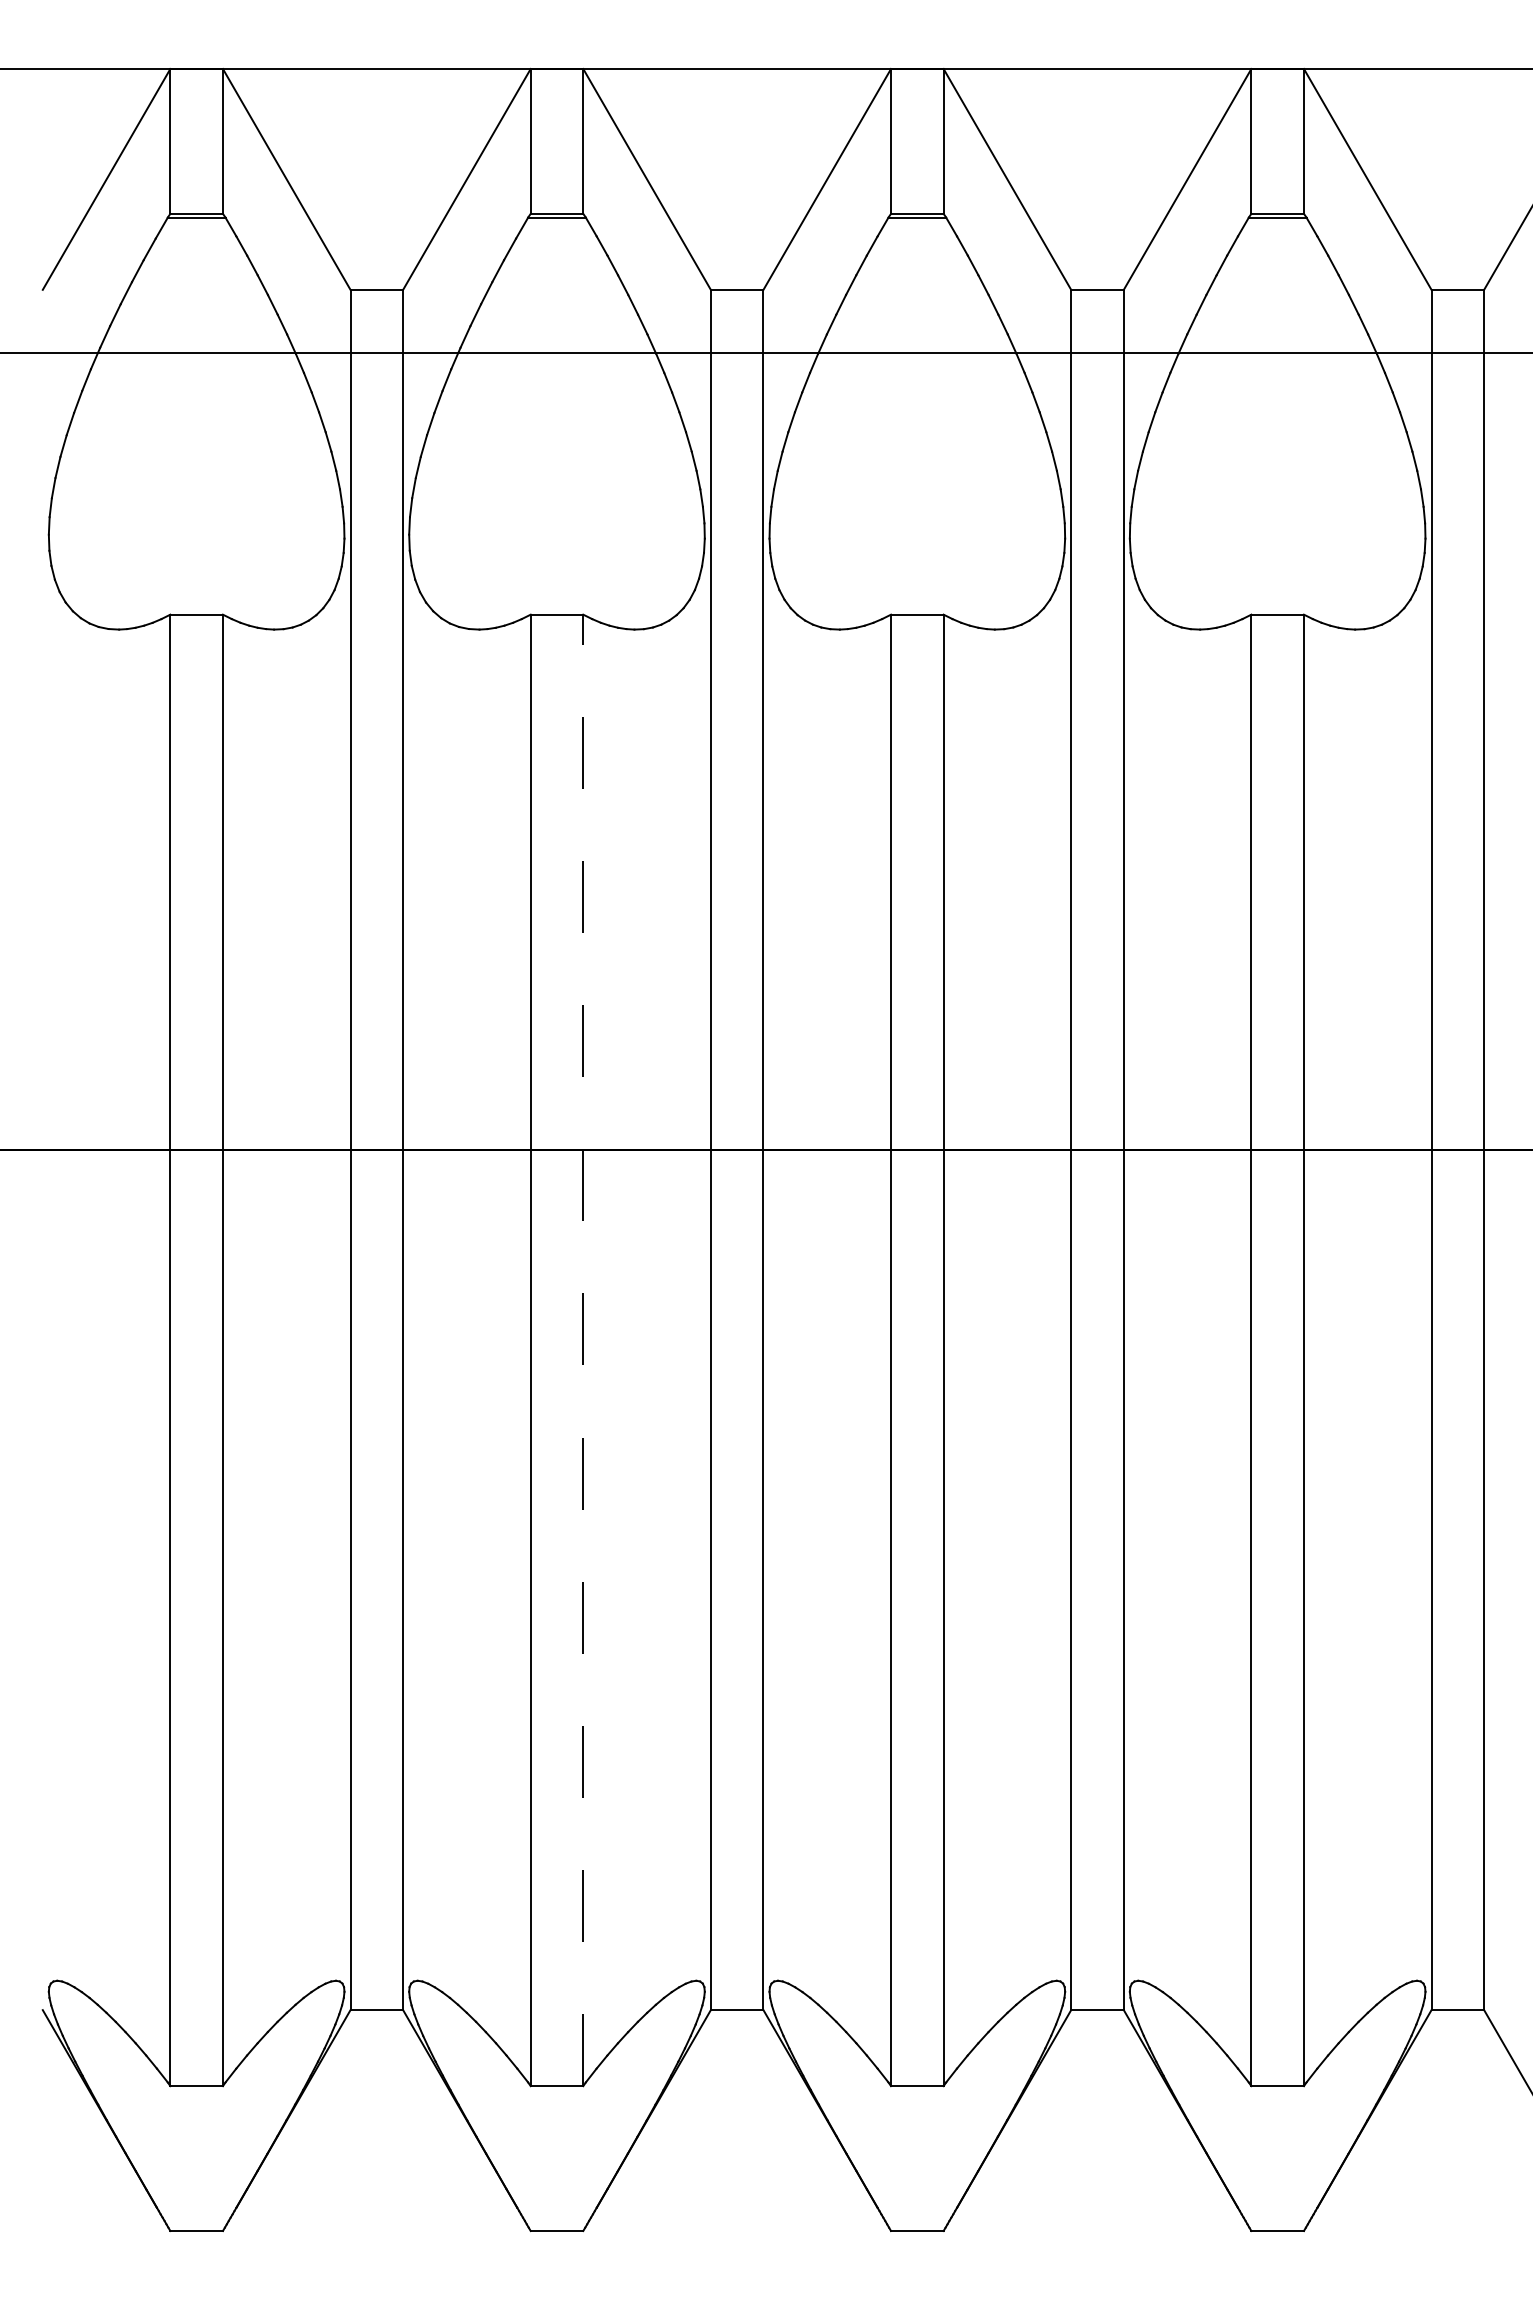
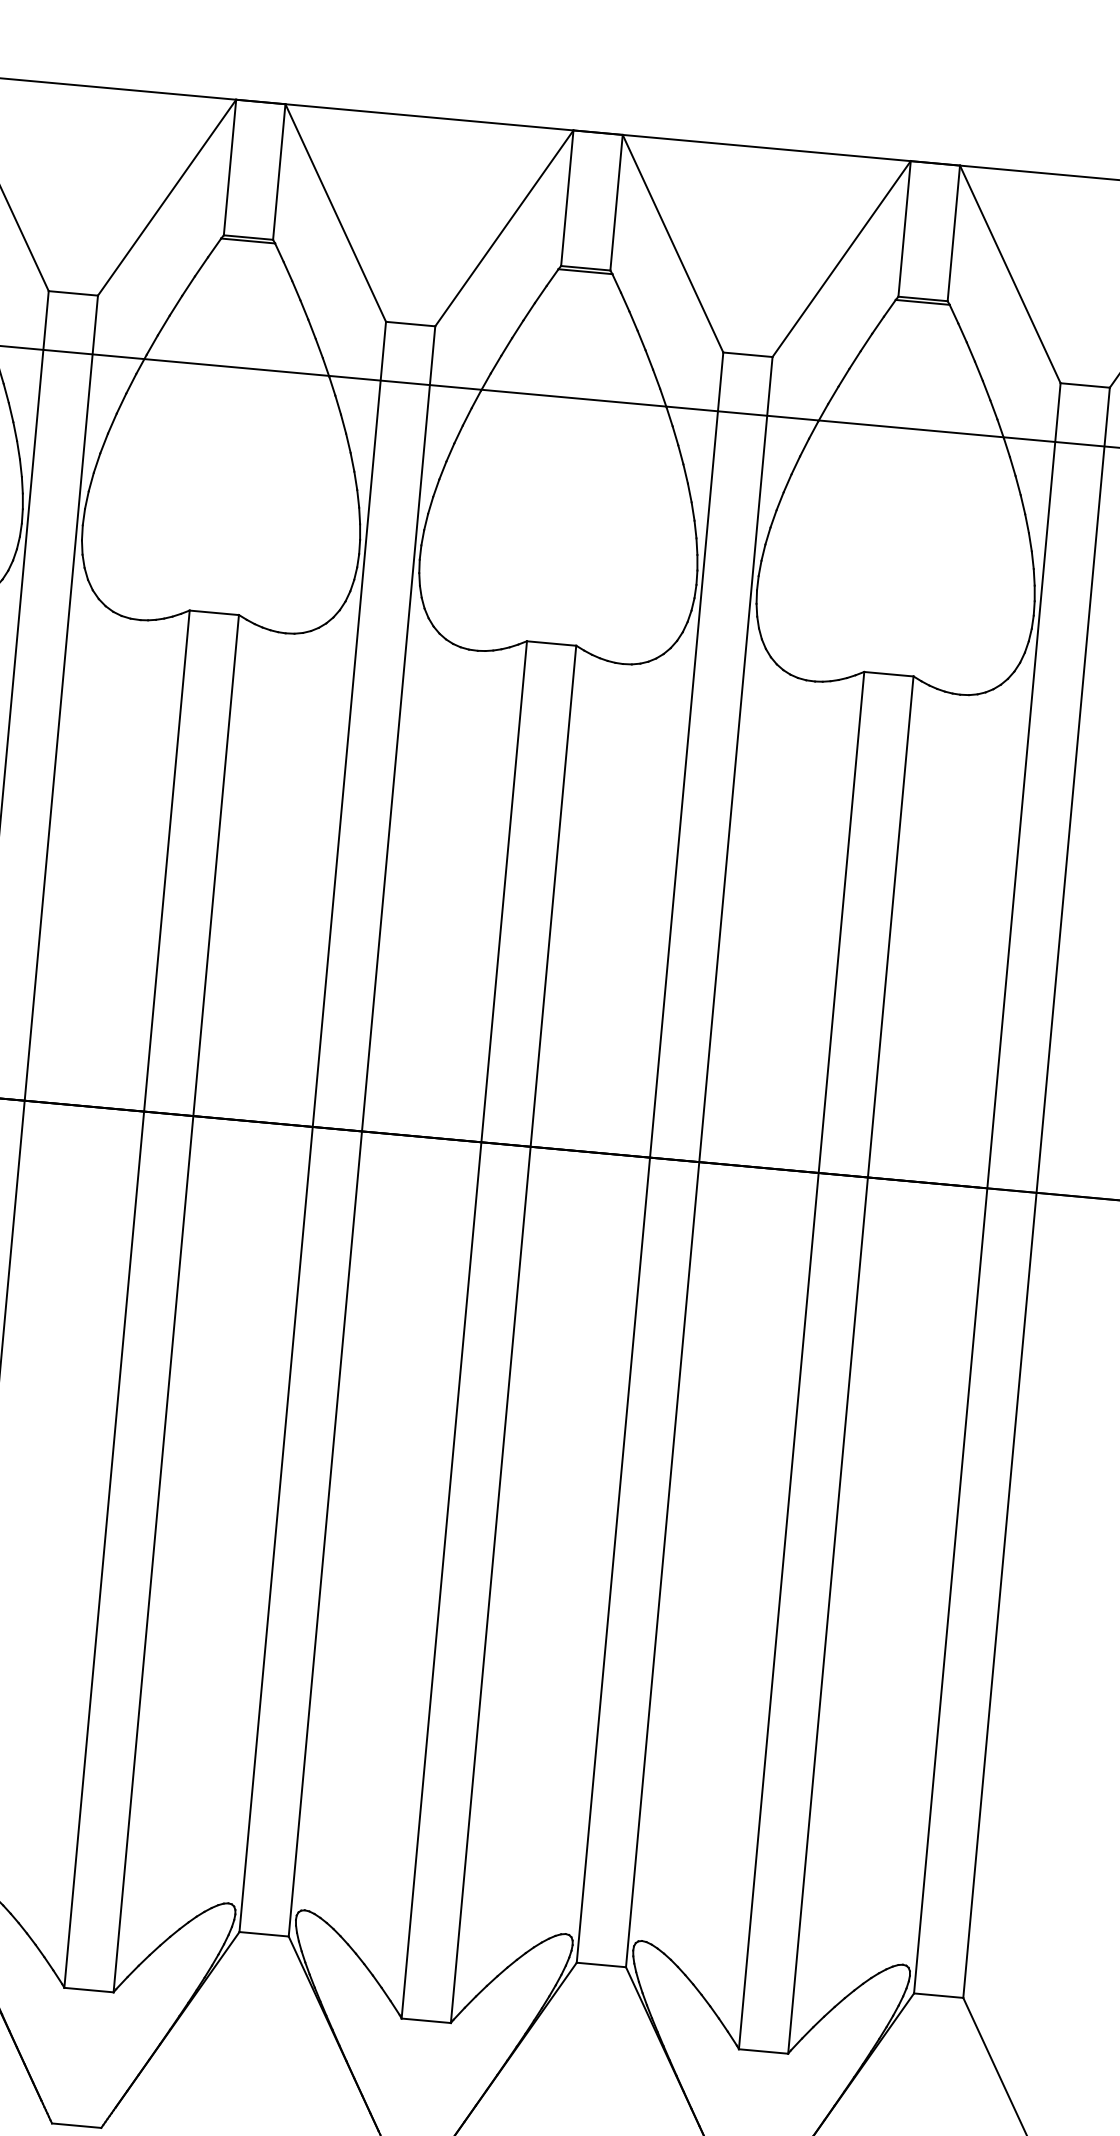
line: (583, 1350) -> (176, 1303), dashed -> solid

